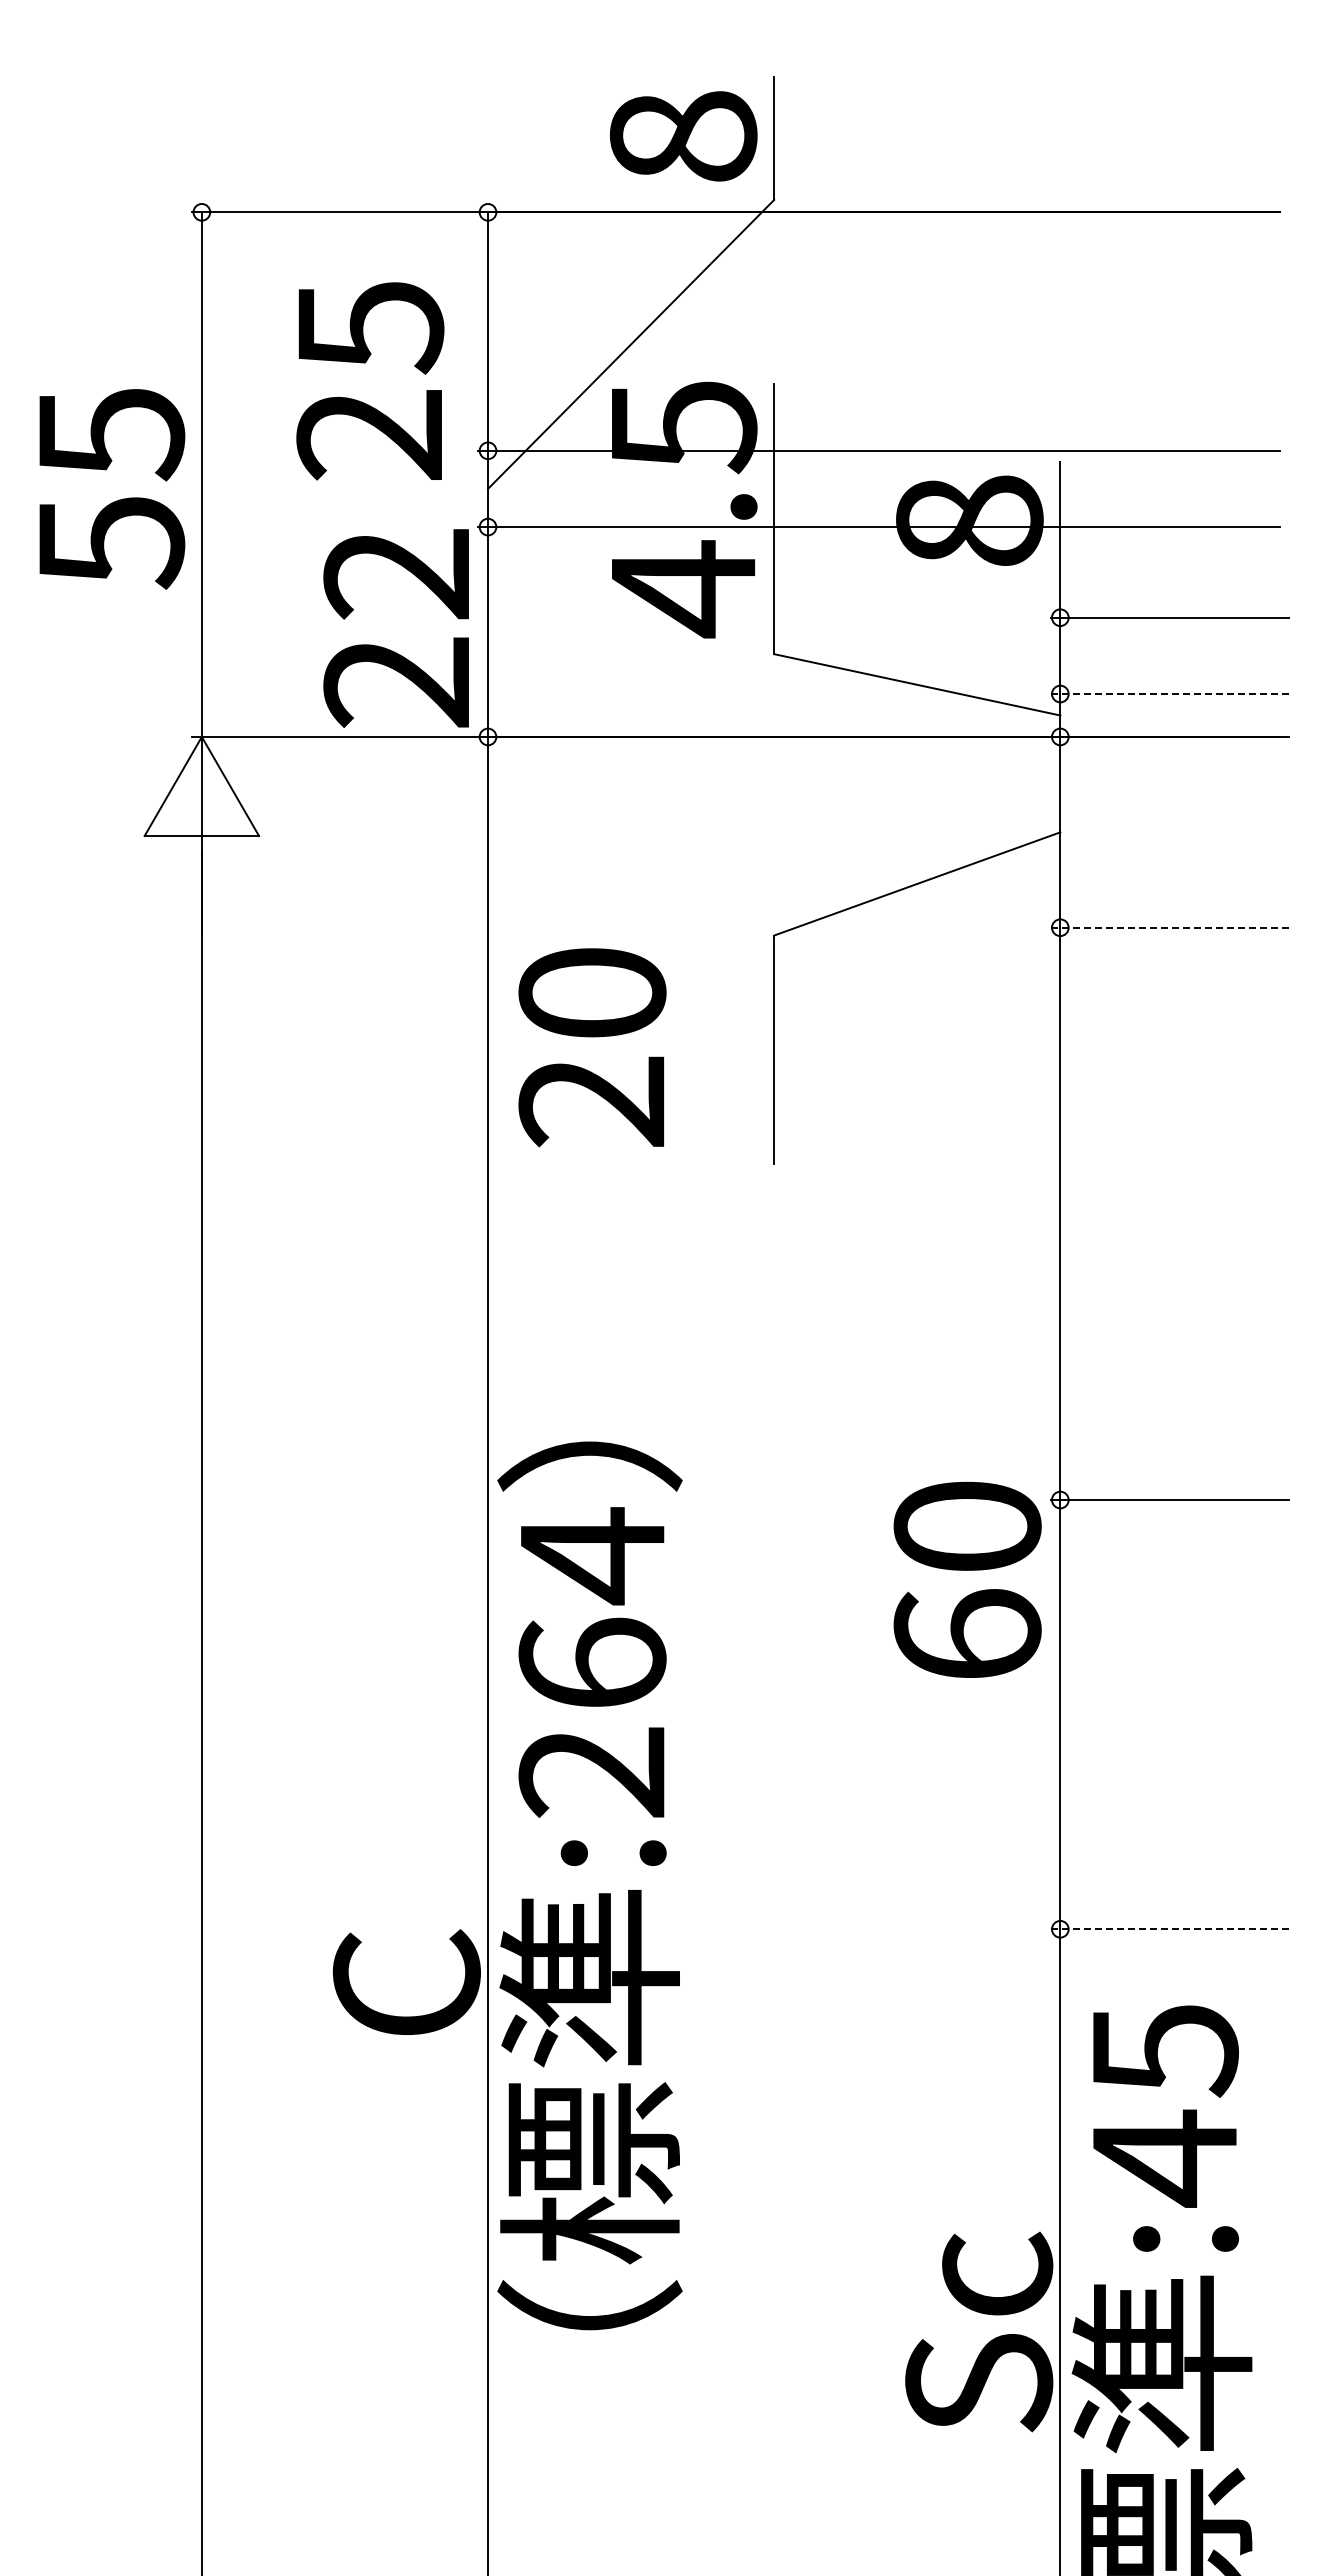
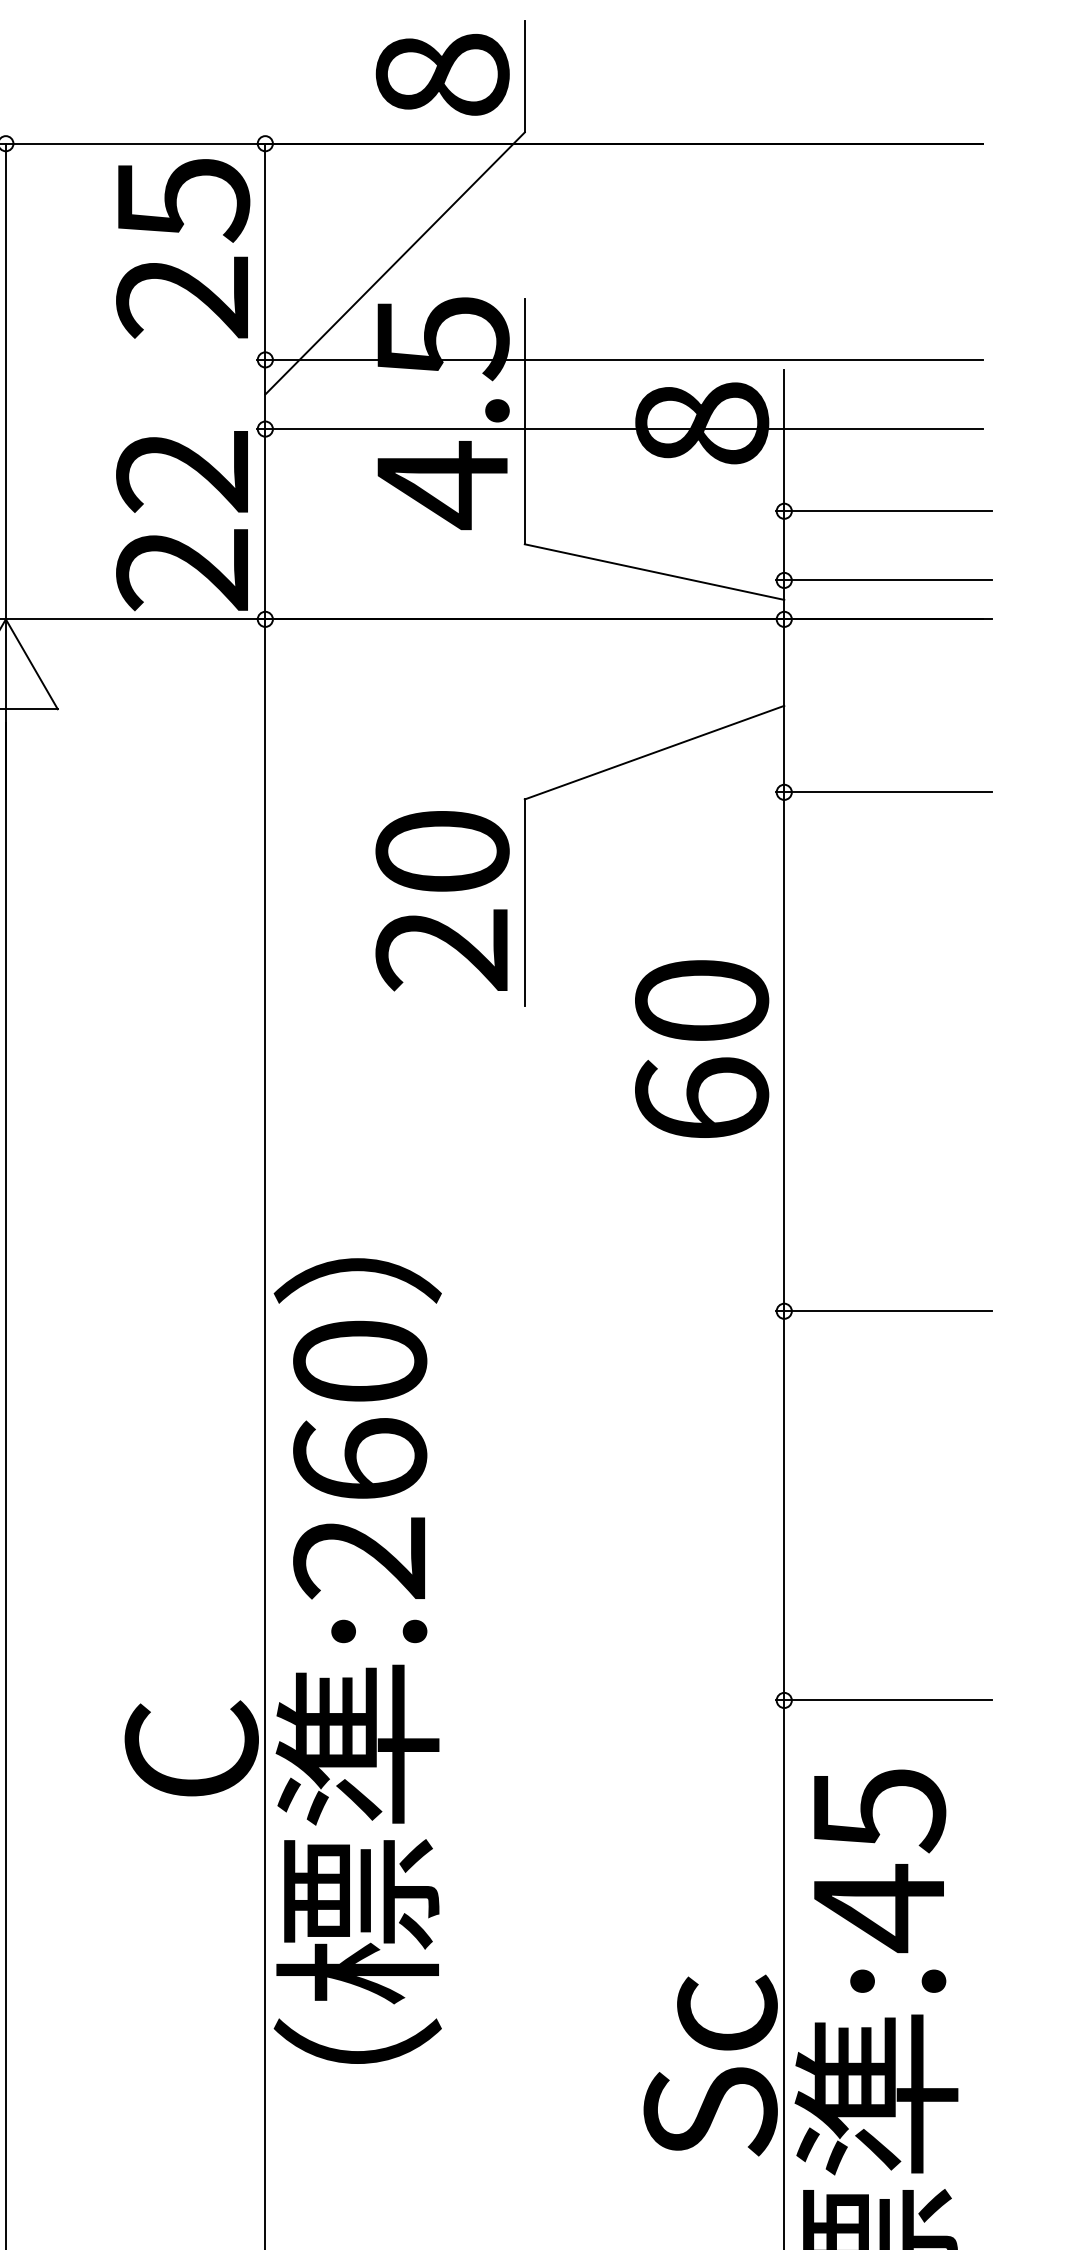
text: (370, 381) -> (183, 249), moved
line: (1169, 694) -> (883, 580), dashed -> solid
line: (1169, 927) -> (883, 792), dashed -> solid
text: (592, 1047) -> (442, 900), moved
text: (592, 1556) -> (360, 1362), :264 -> :260
text: (967, 1579) -> (701, 1048), moved
line: (1169, 1929) -> (883, 1700), dashed -> solid

